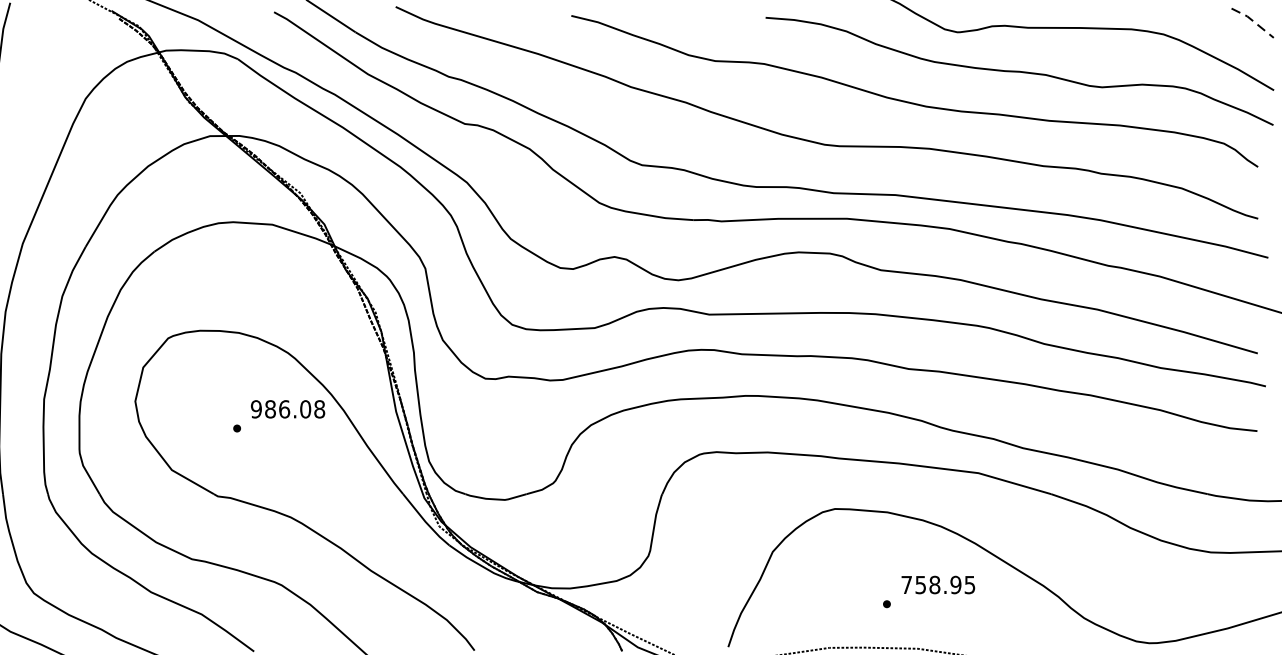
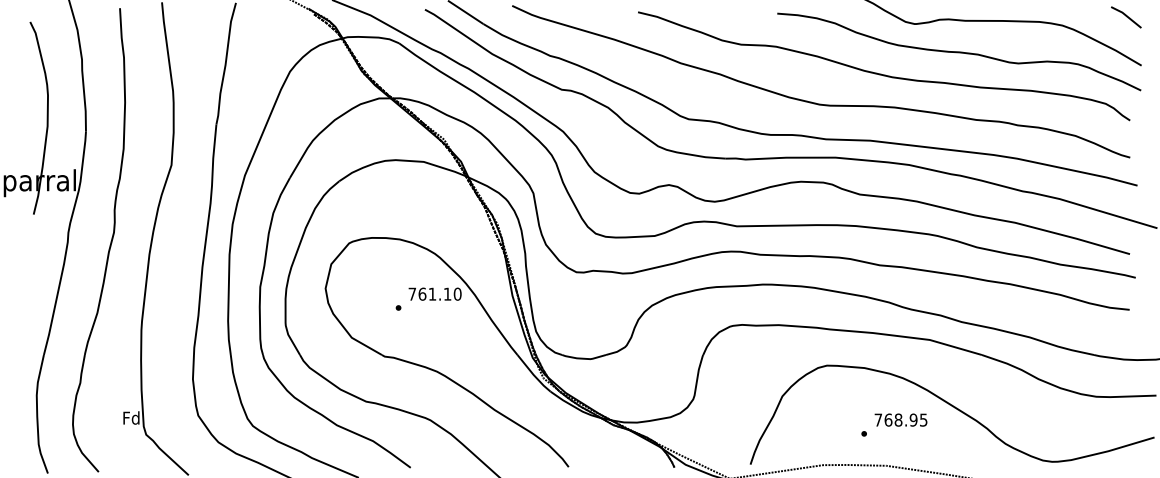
line: (1252, 21) -> (1126, 16), dashed -> solid
text: (287, 408) -> (434, 293), 986.08 -> 761.10
text: (920, 584) -> (888, 419), 758.95 -> 768.95

